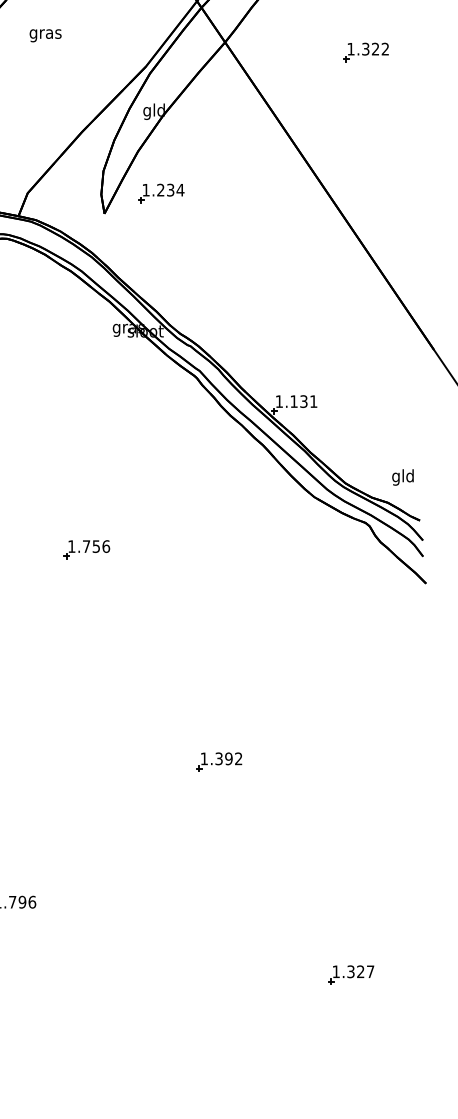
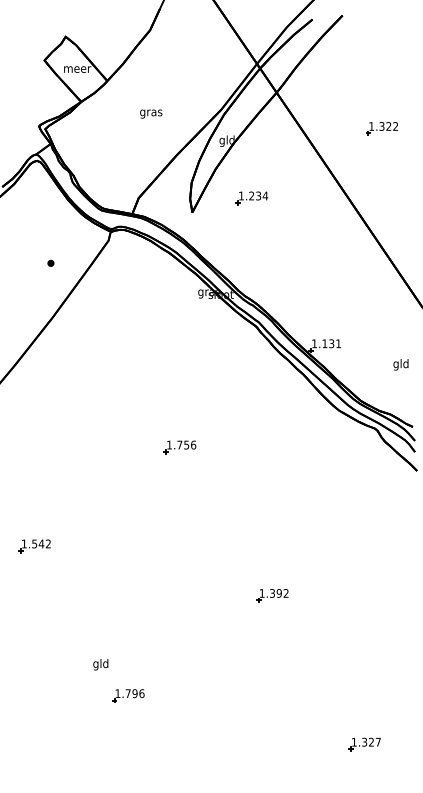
text: (46, 34) -> (151, 113), moved
part: (365, 52) -> (381, 128), moved
part: (160, 193) -> (251, 198), moved
text: (402, 477) -> (400, 364), moved

